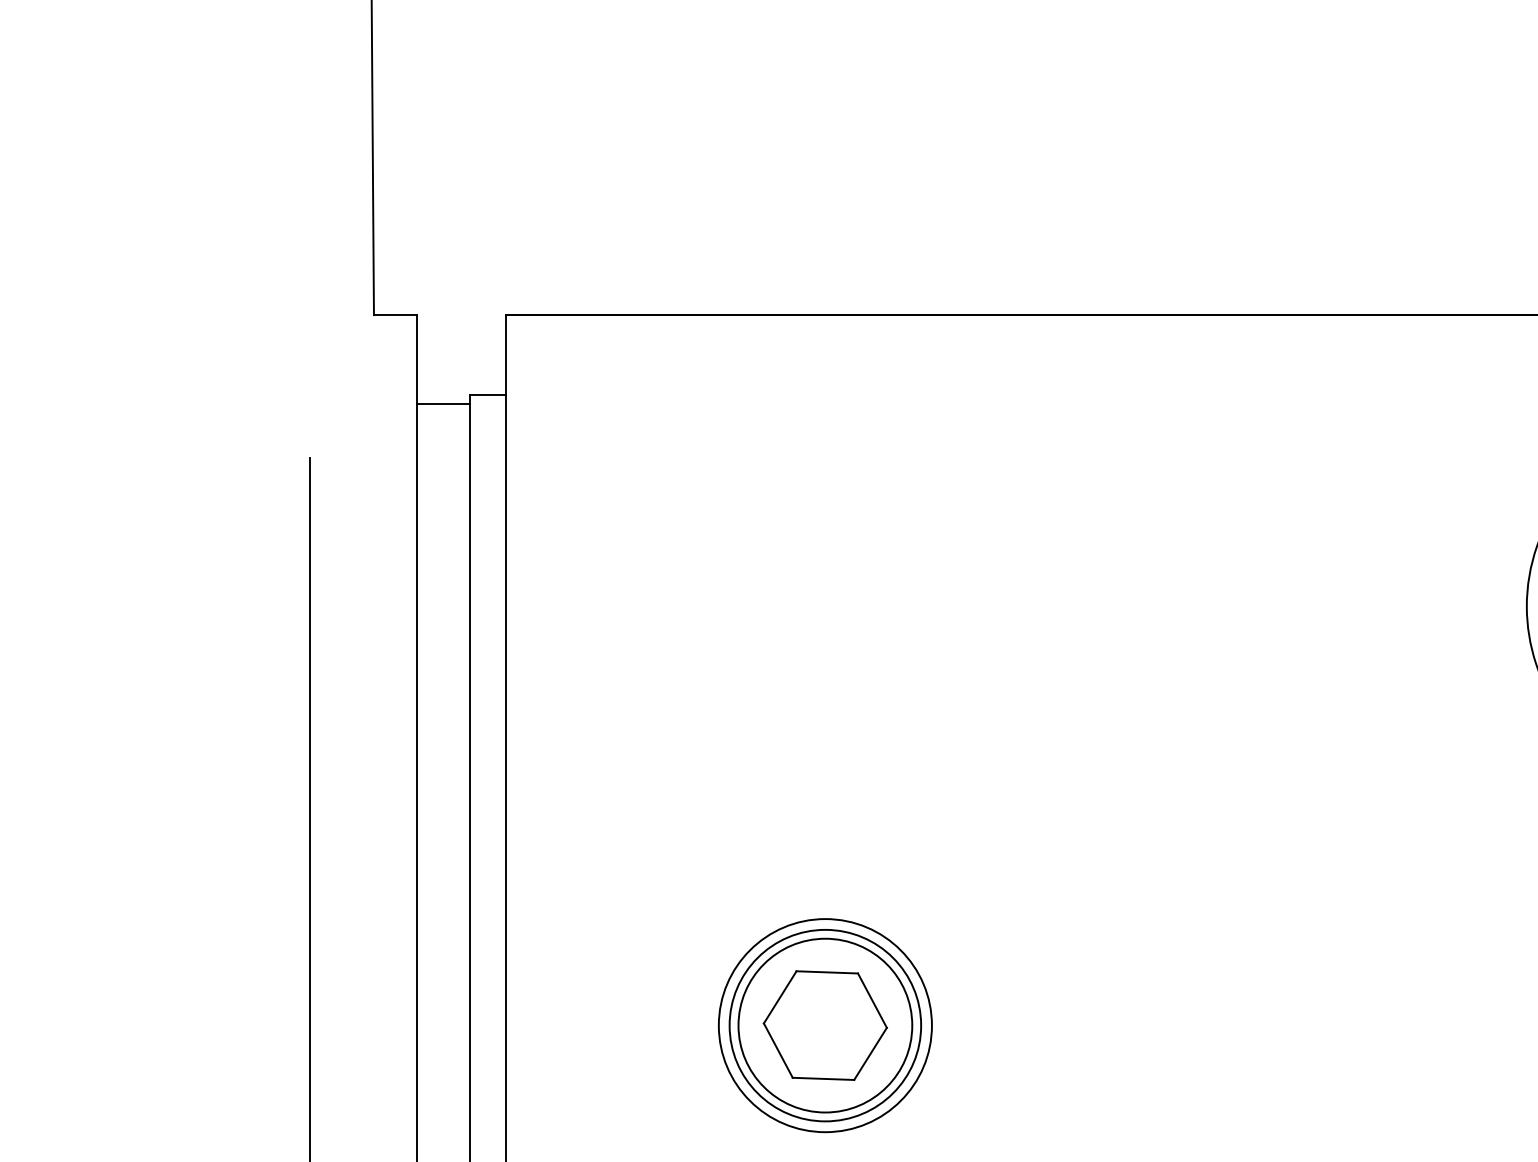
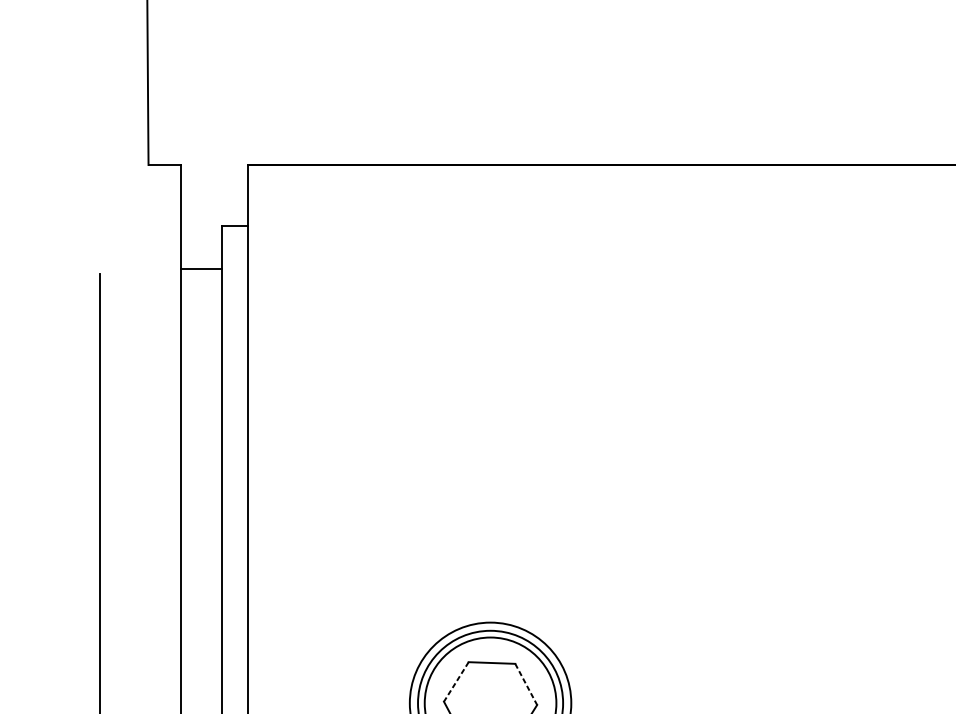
line: (443, 403) -> (201, 268), moved
line: (780, 997) -> (456, 682), solid -> dashed
line: (872, 1000) -> (526, 684), solid -> dashed

